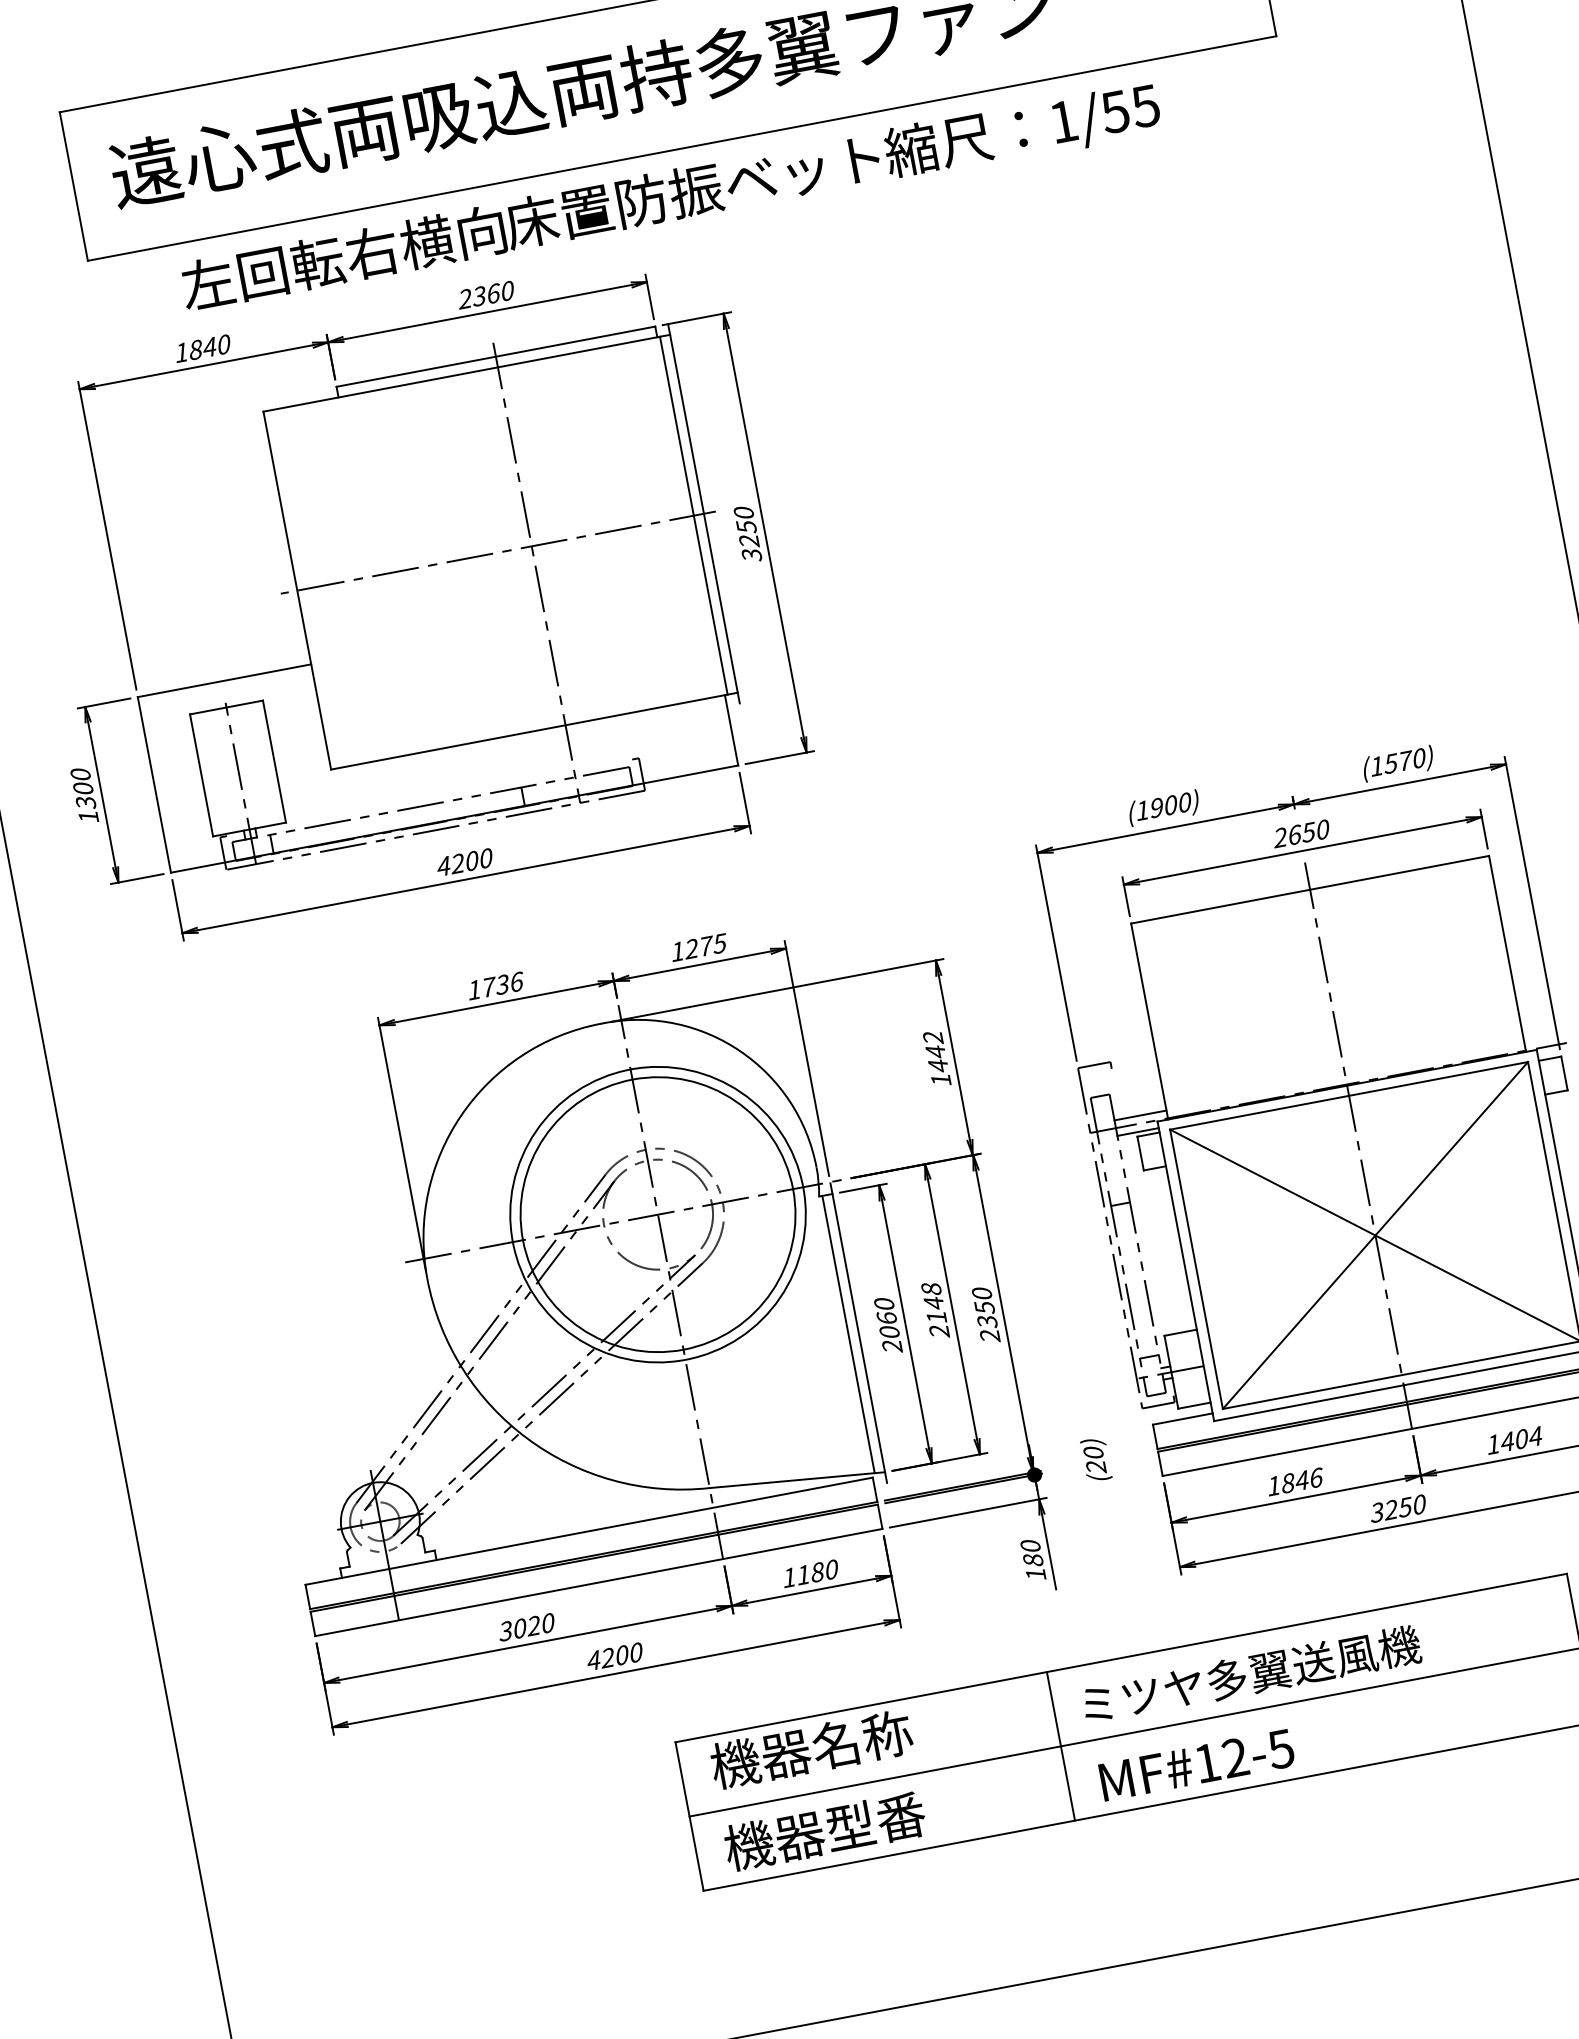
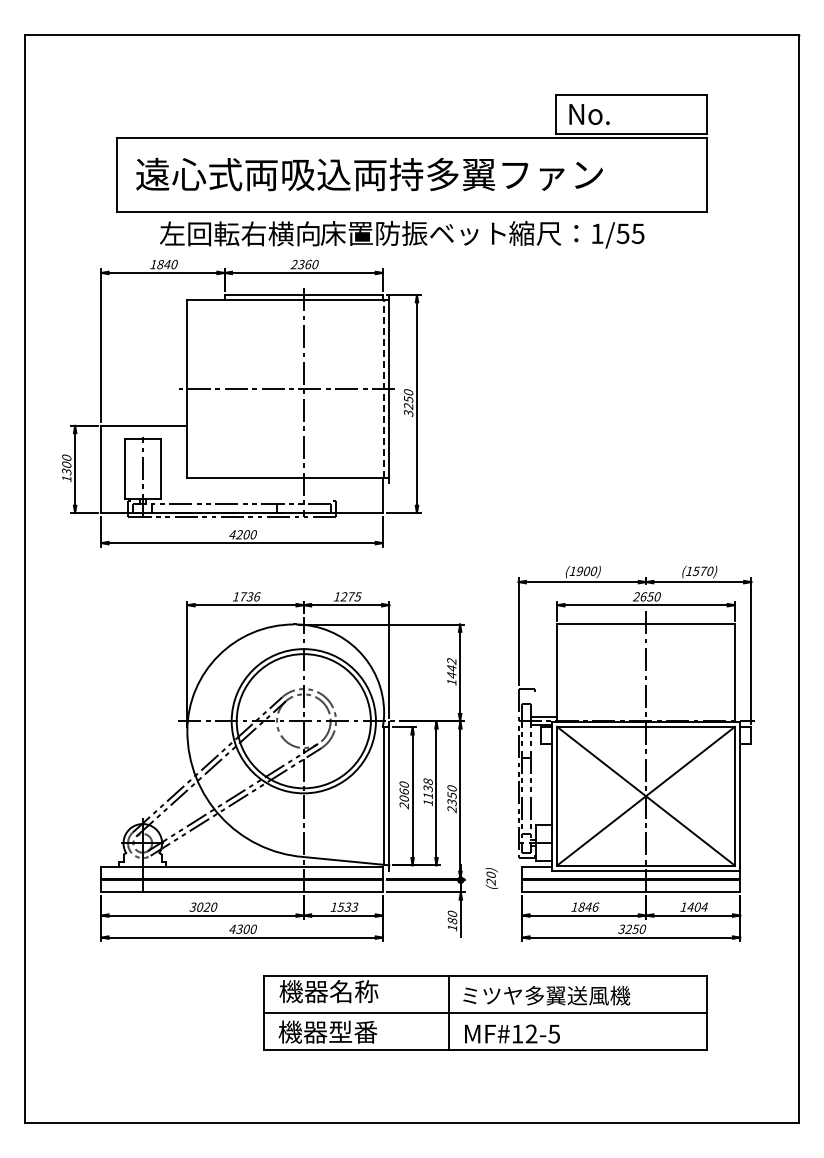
line: (694, 516) -> (384, 389), solid -> dashed
text: (935, 1317) -> (427, 795), 2148 -> 1138
text: (816, 1571) -> (347, 906), 1180 -> 1533
text: (605, 1658) -> (238, 929), 4200 -> 4300

